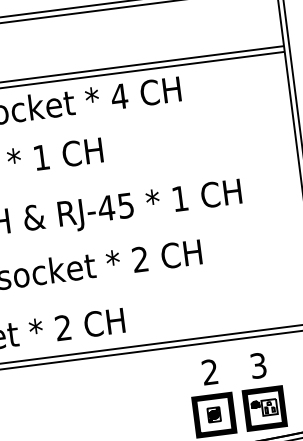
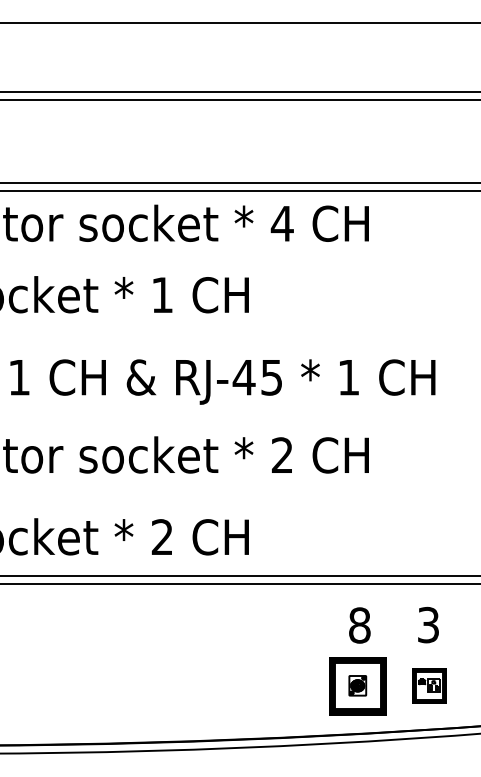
text: (209, 372) -> (359, 625), 2 -> 8
part: (264, 408) -> (429, 685), size x0.6

